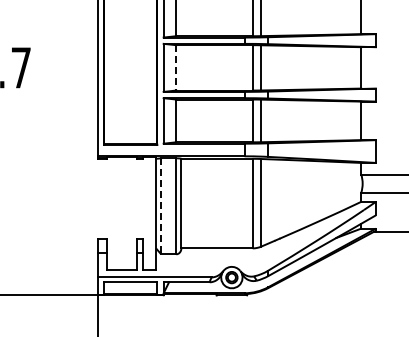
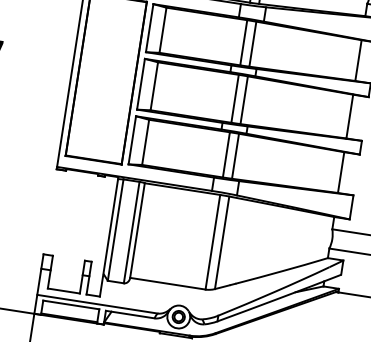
line: (176, 67) -> (154, 85), dashed -> solid
line: (161, 206) -> (116, 230), dashed -> solid

